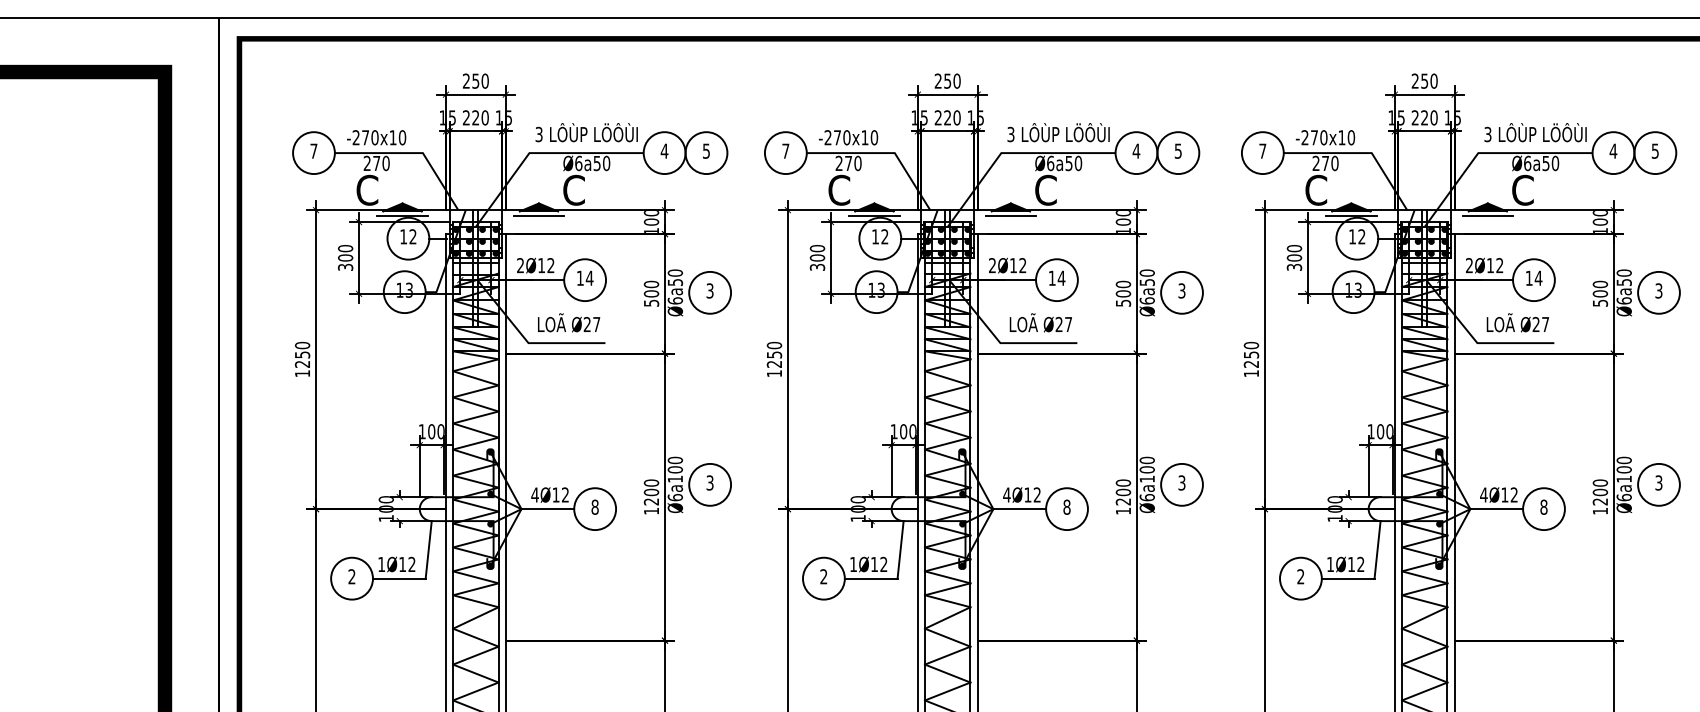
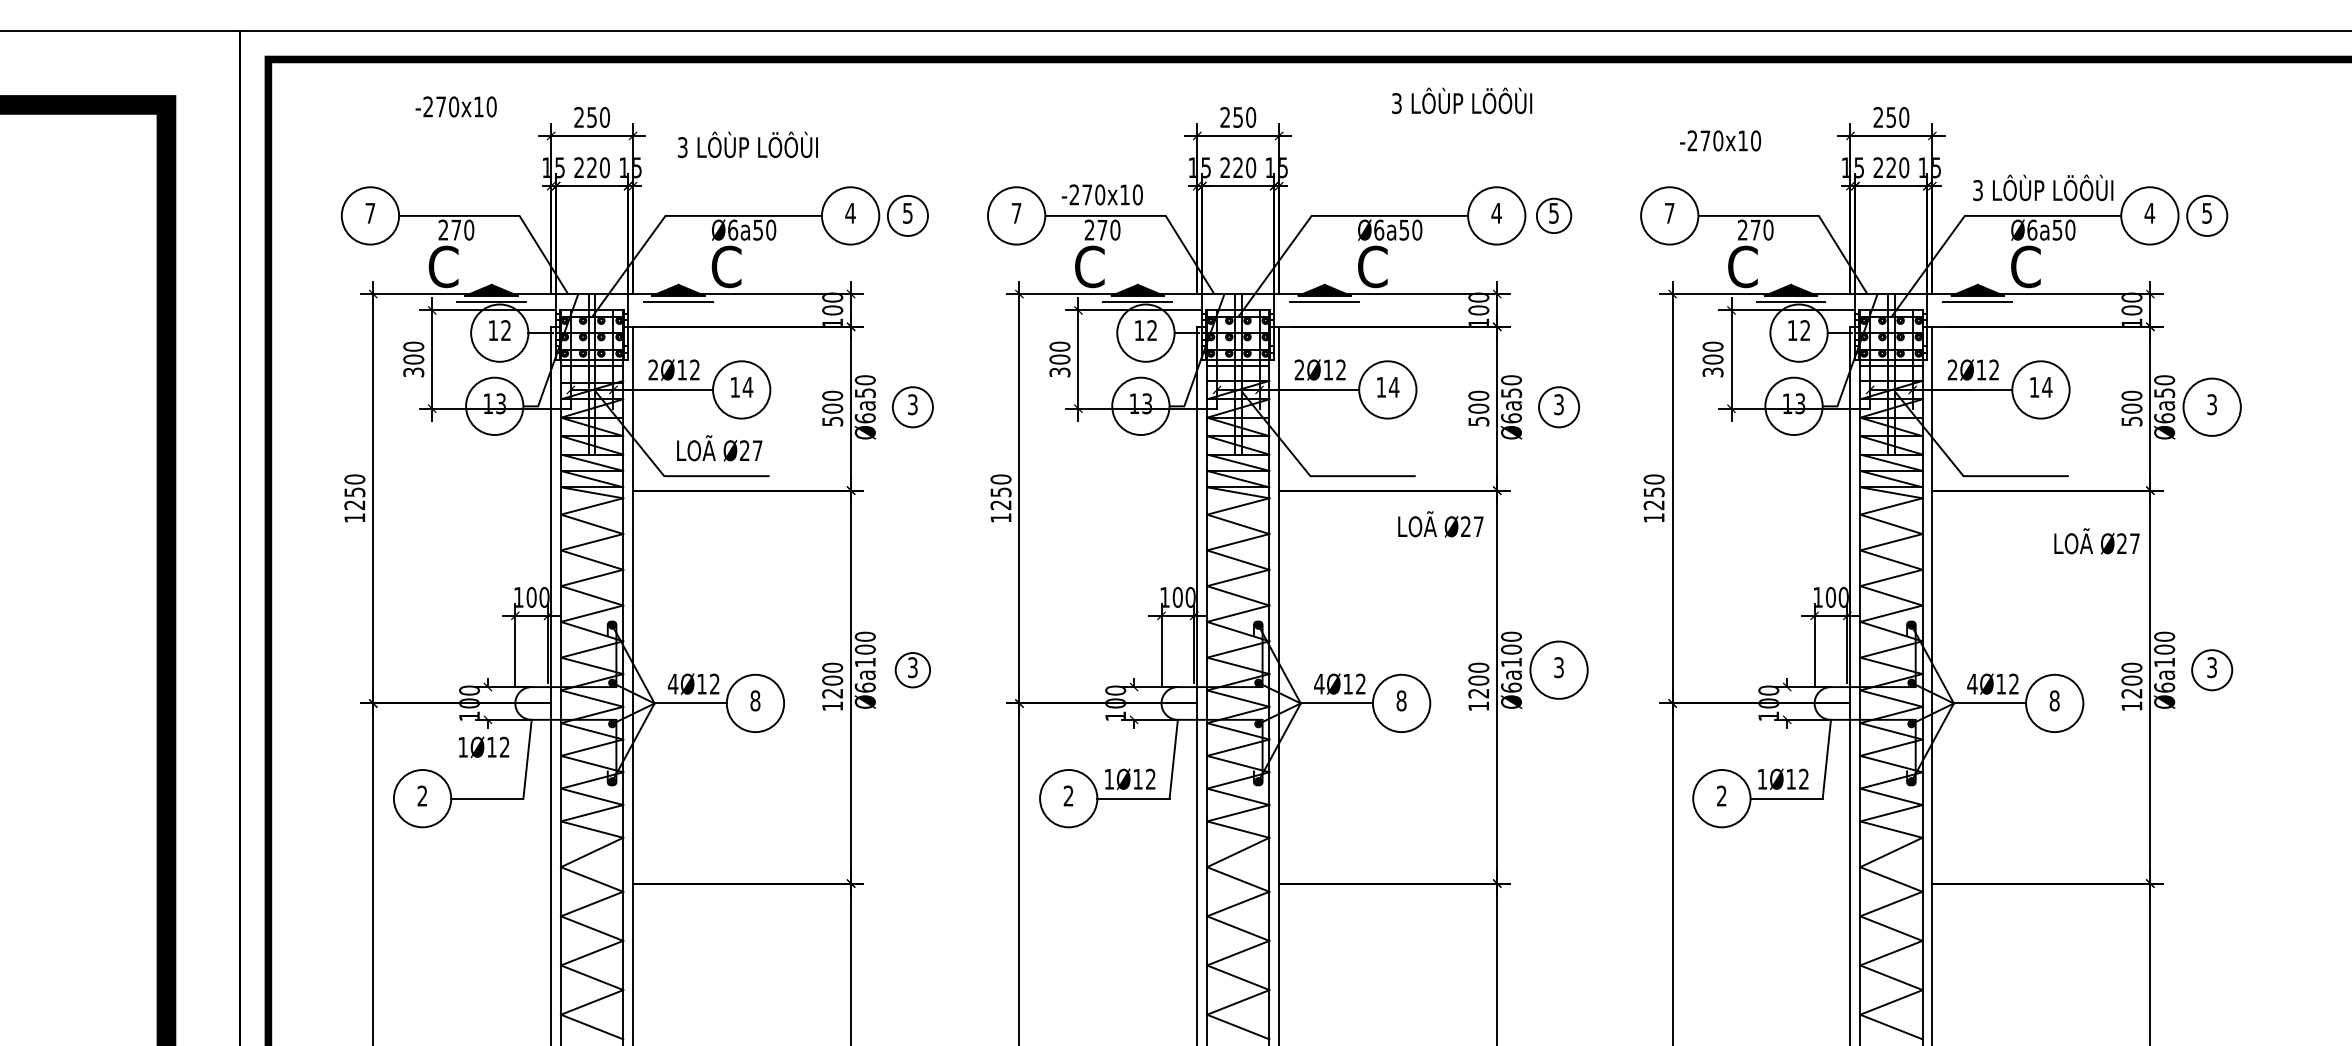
text: (586, 132) -> (747, 144), moved
text: (1058, 132) -> (1462, 100), moved
text: (376, 137) -> (455, 106), moved
text: (1325, 137) -> (1720, 140), moved
circle: (706, 152) -> (907, 215), size x0.7
circle: (1177, 152) -> (1553, 215), size x0.6
circle: (1654, 152) -> (2206, 215), size x0.7
circle: (709, 292) -> (912, 406), size x0.7
circle: (1181, 292) -> (1558, 406), size x0.7
text: (1040, 322) -> (1440, 524), moved
text: (1517, 322) -> (2096, 541), moved
circle: (709, 484) -> (912, 669), size x0.6
circle: (1658, 484) -> (2211, 669), size x0.7
text: (397, 564) -> (484, 747), moved

